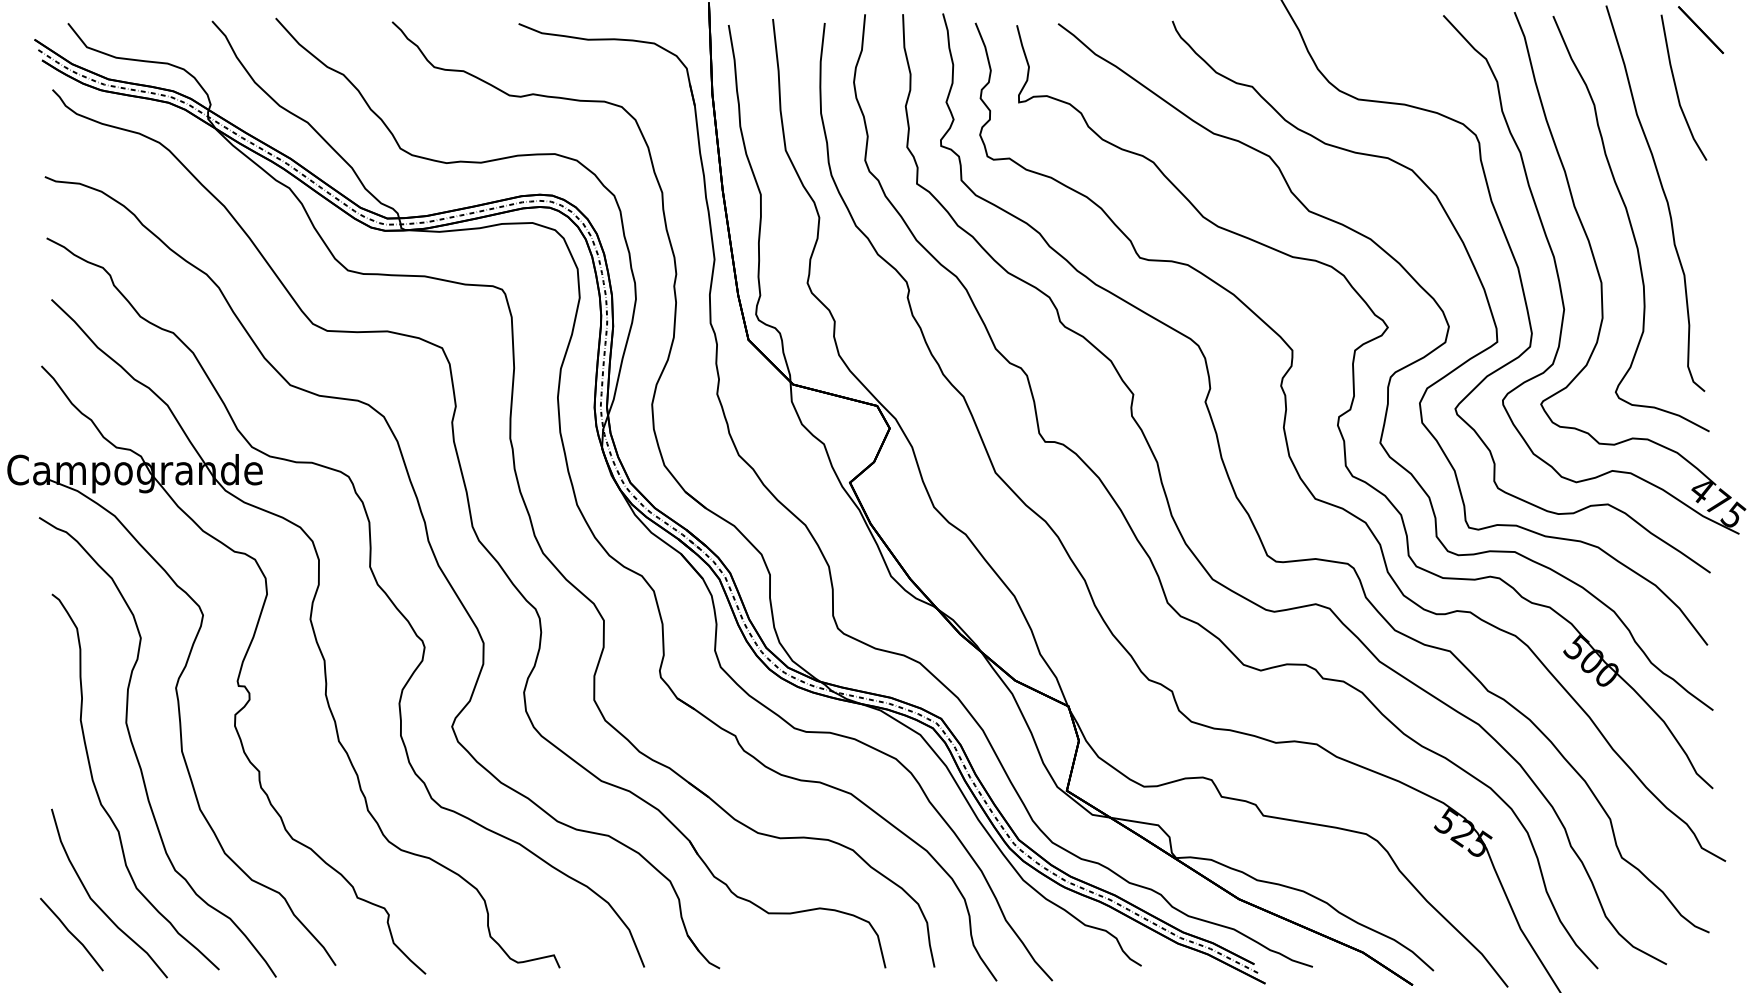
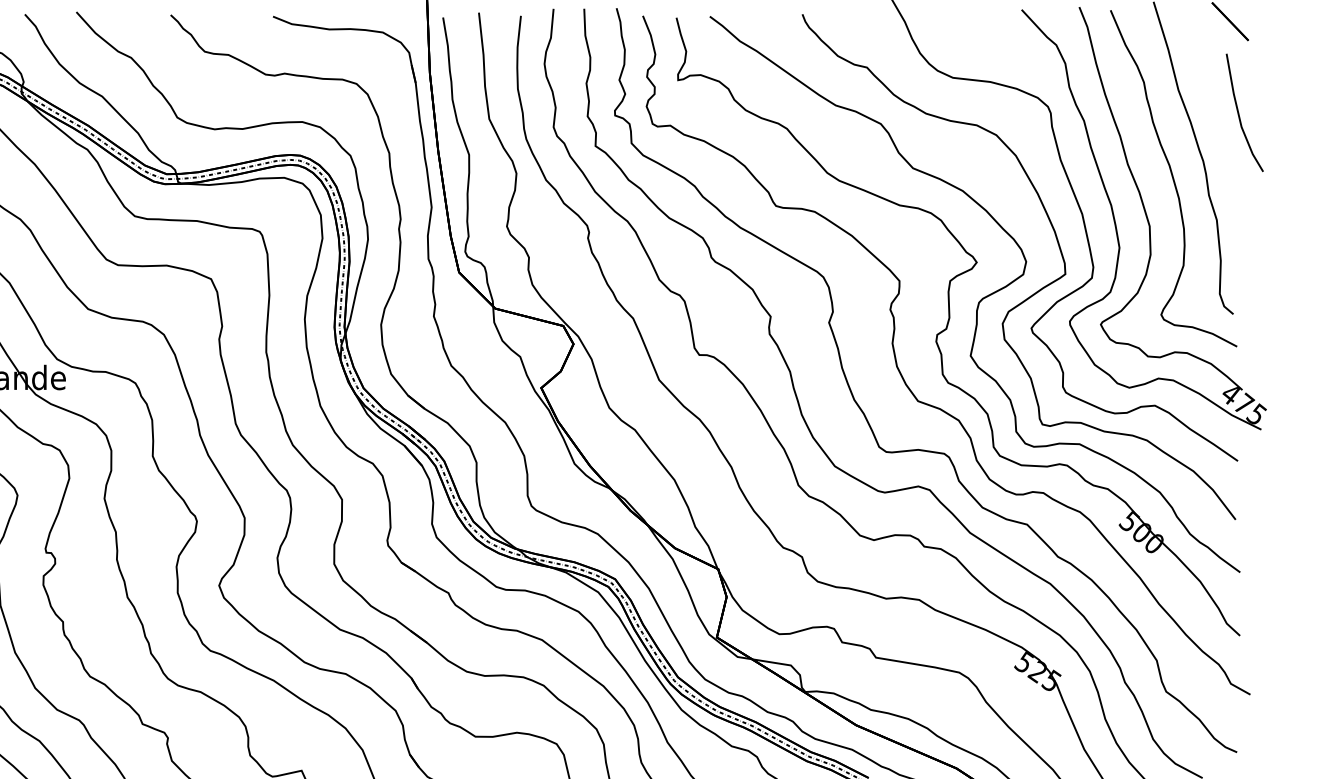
line: (1677, 89) -> (1239, 114), moved

